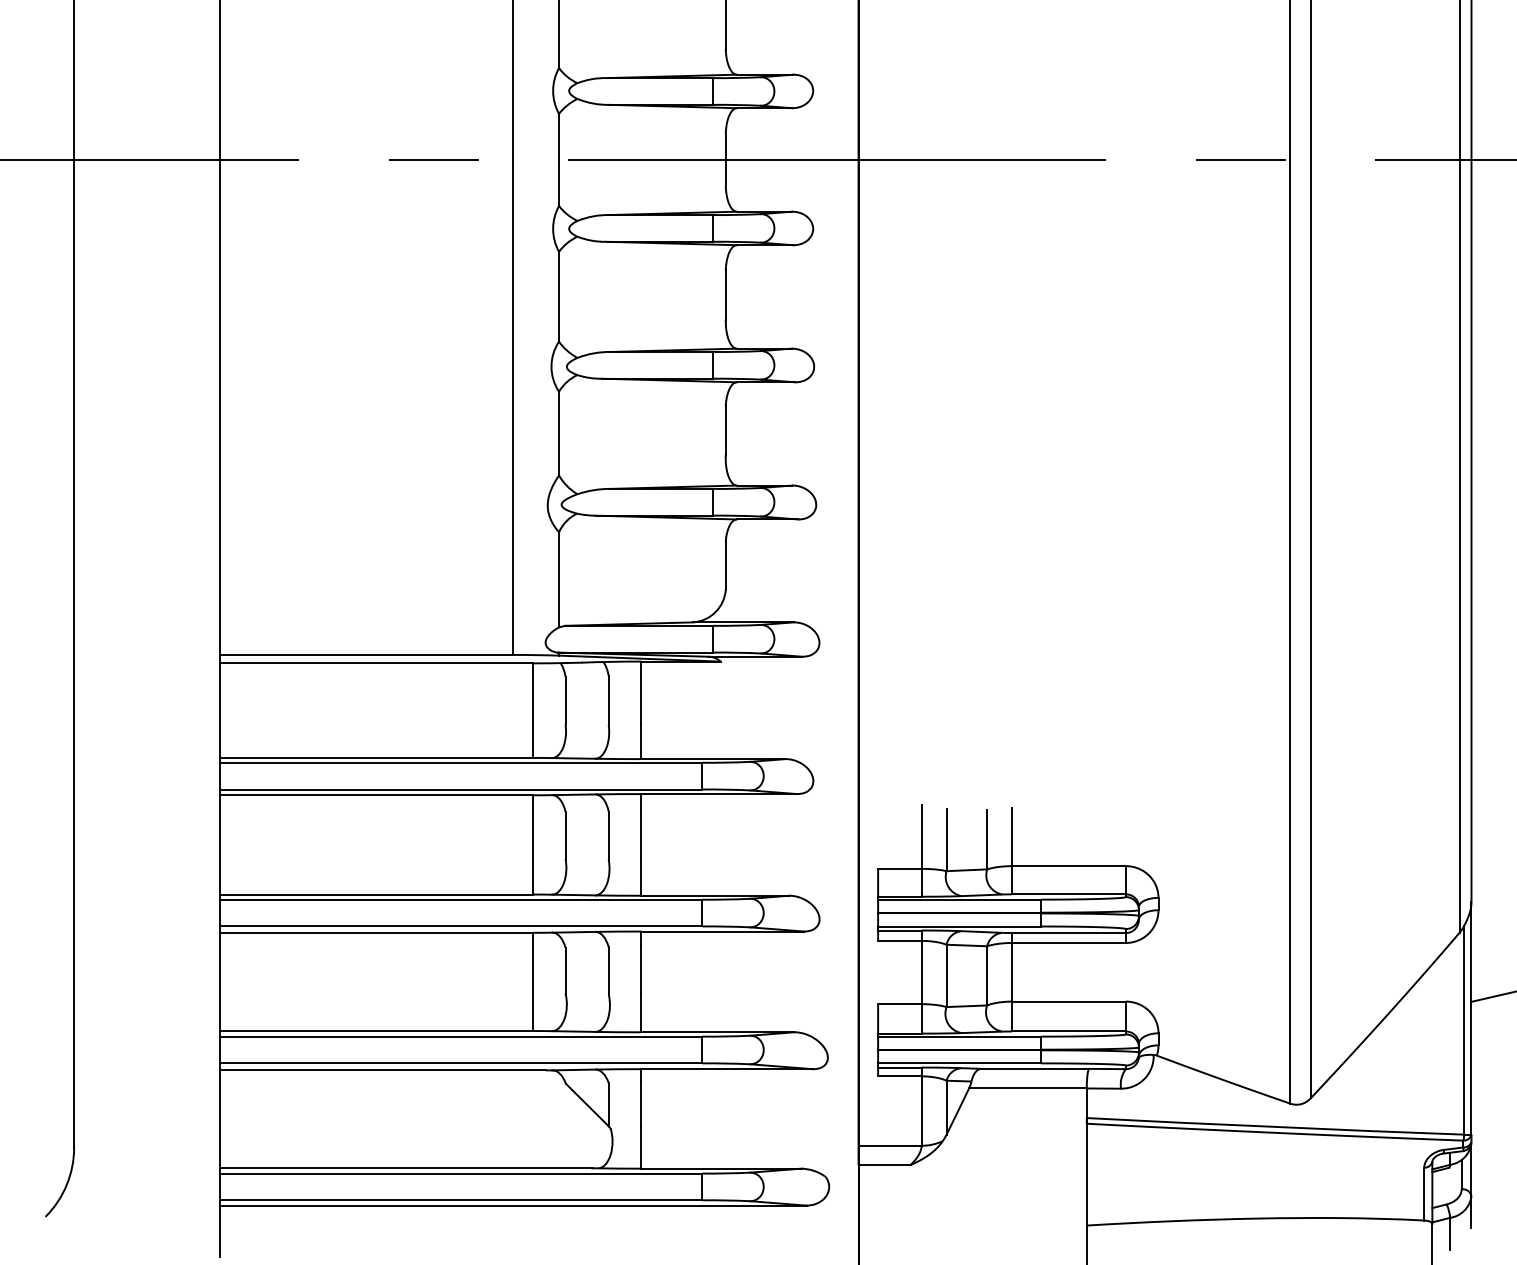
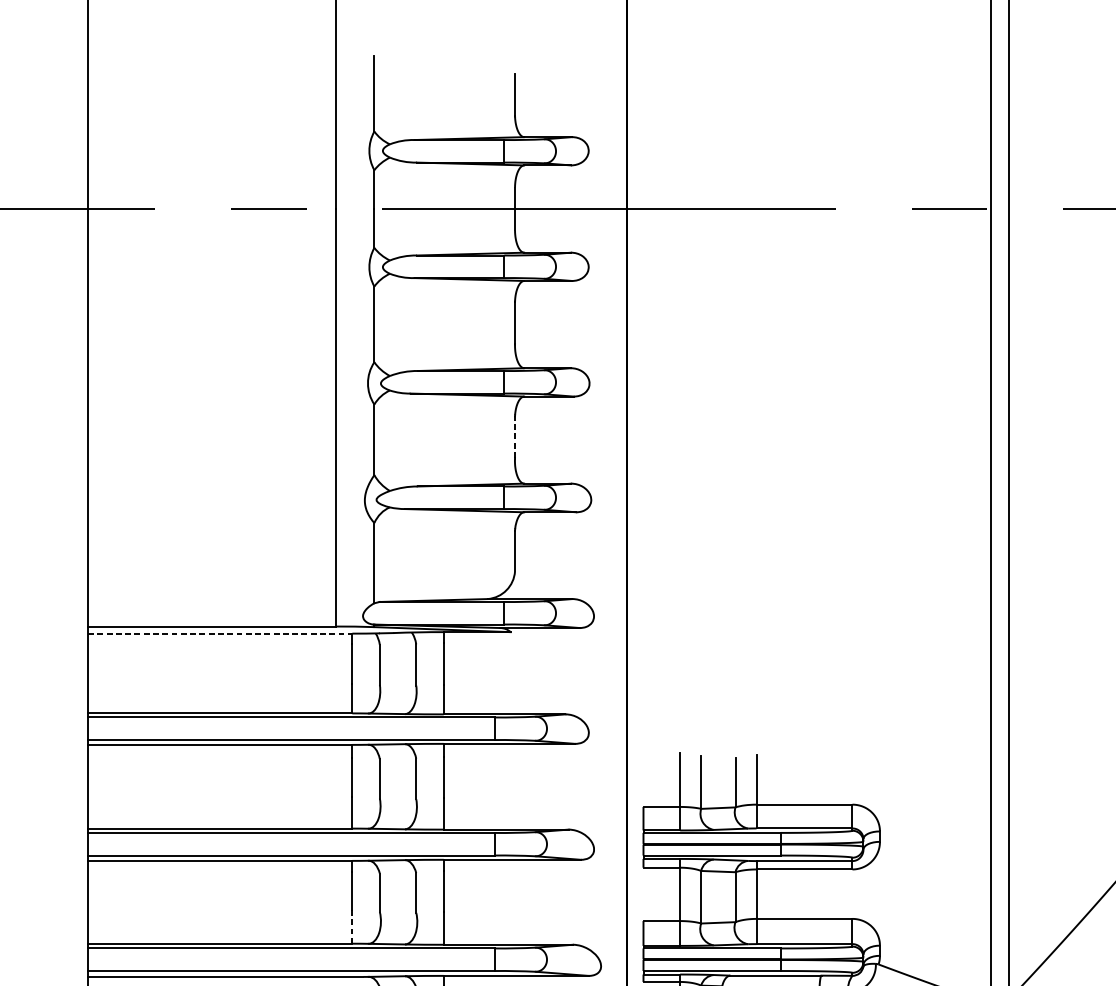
line: (725, 430) -> (514, 437), solid -> dashed
line: (376, 663) -> (220, 633), solid -> dashed
line: (532, 1011) -> (351, 927), solid -> dashed

